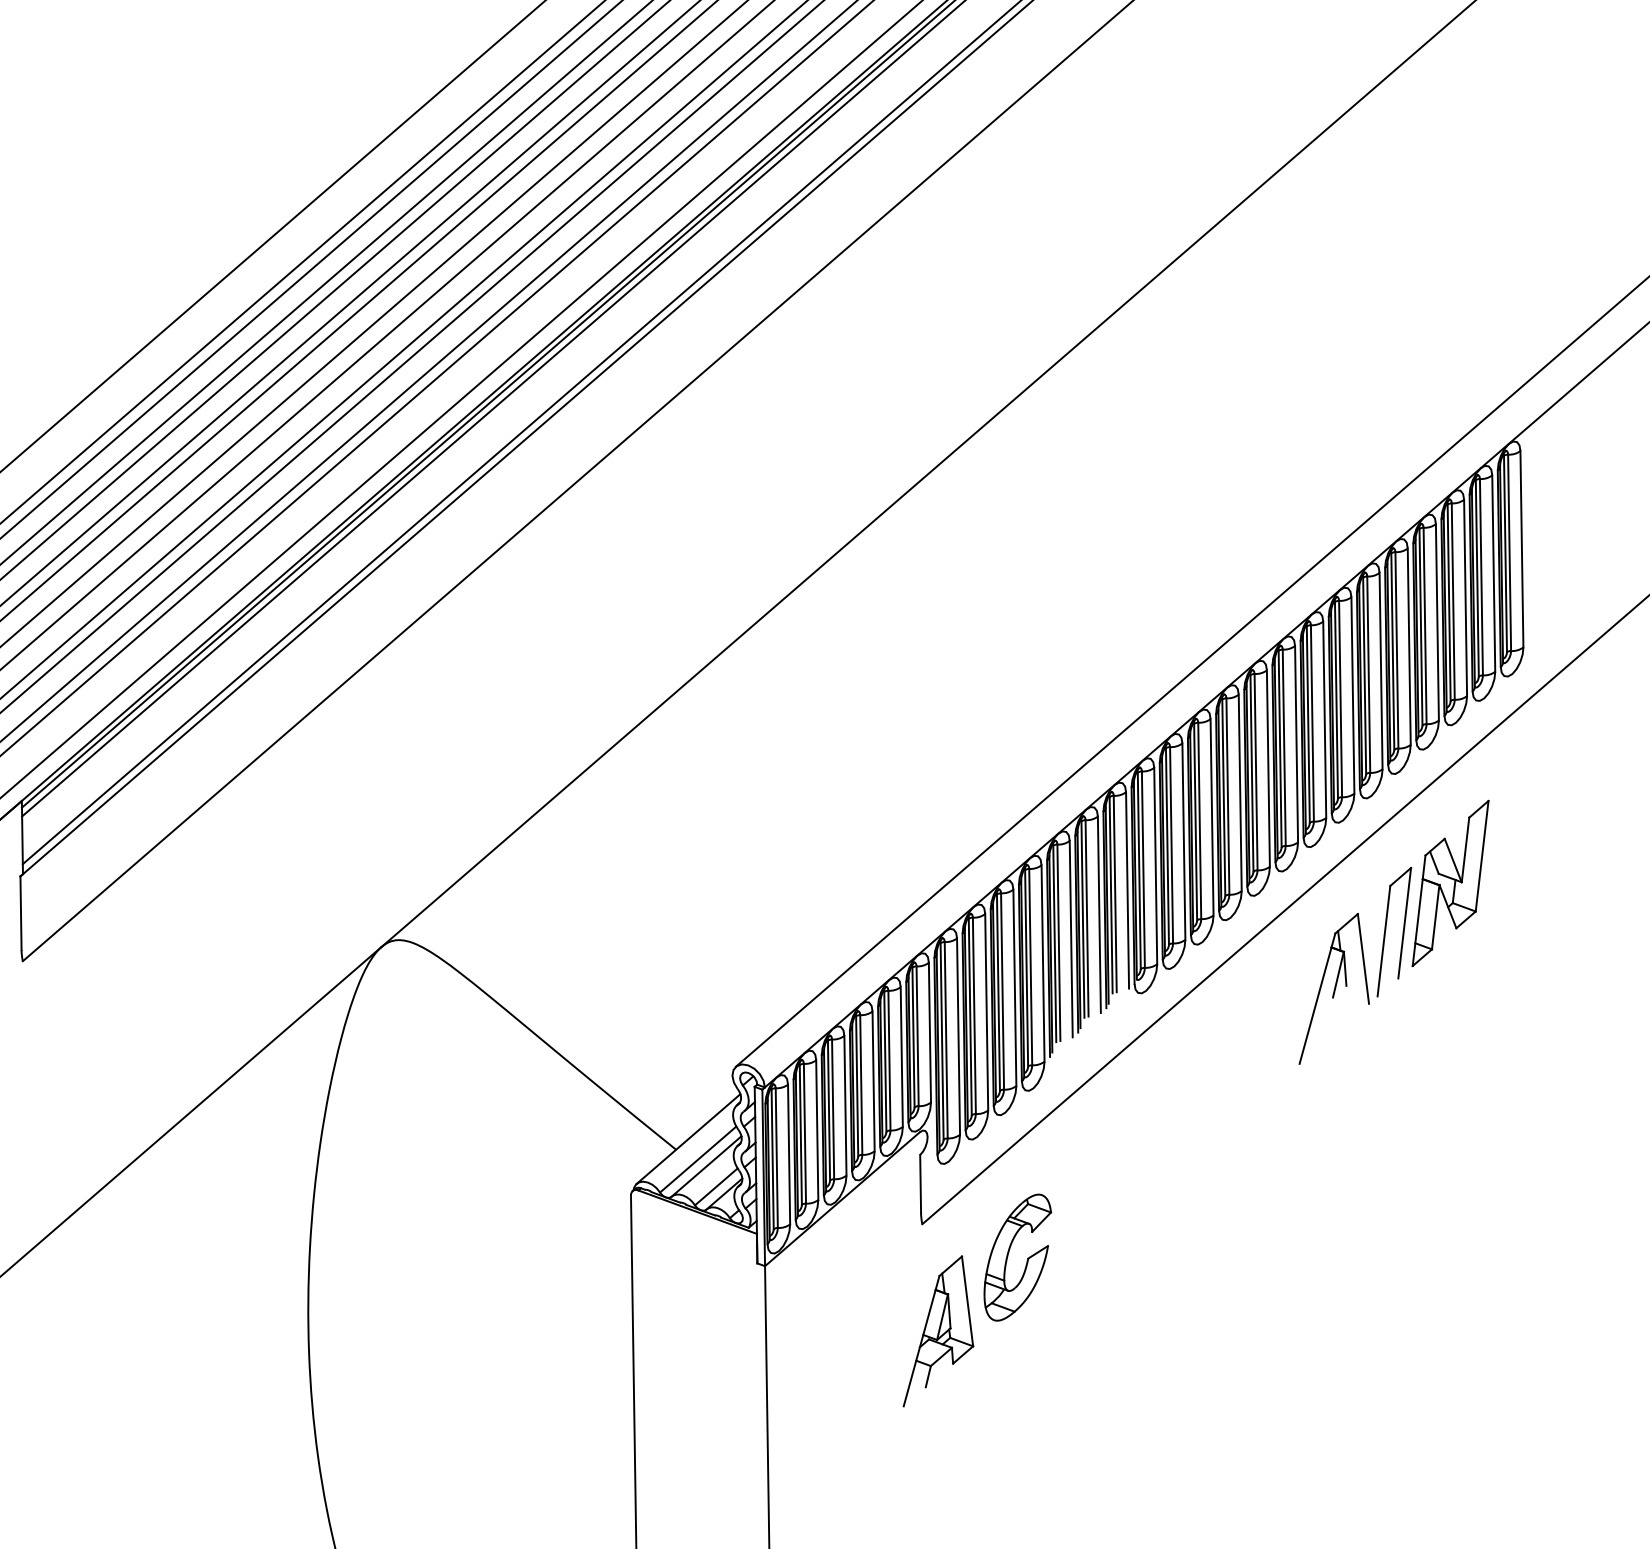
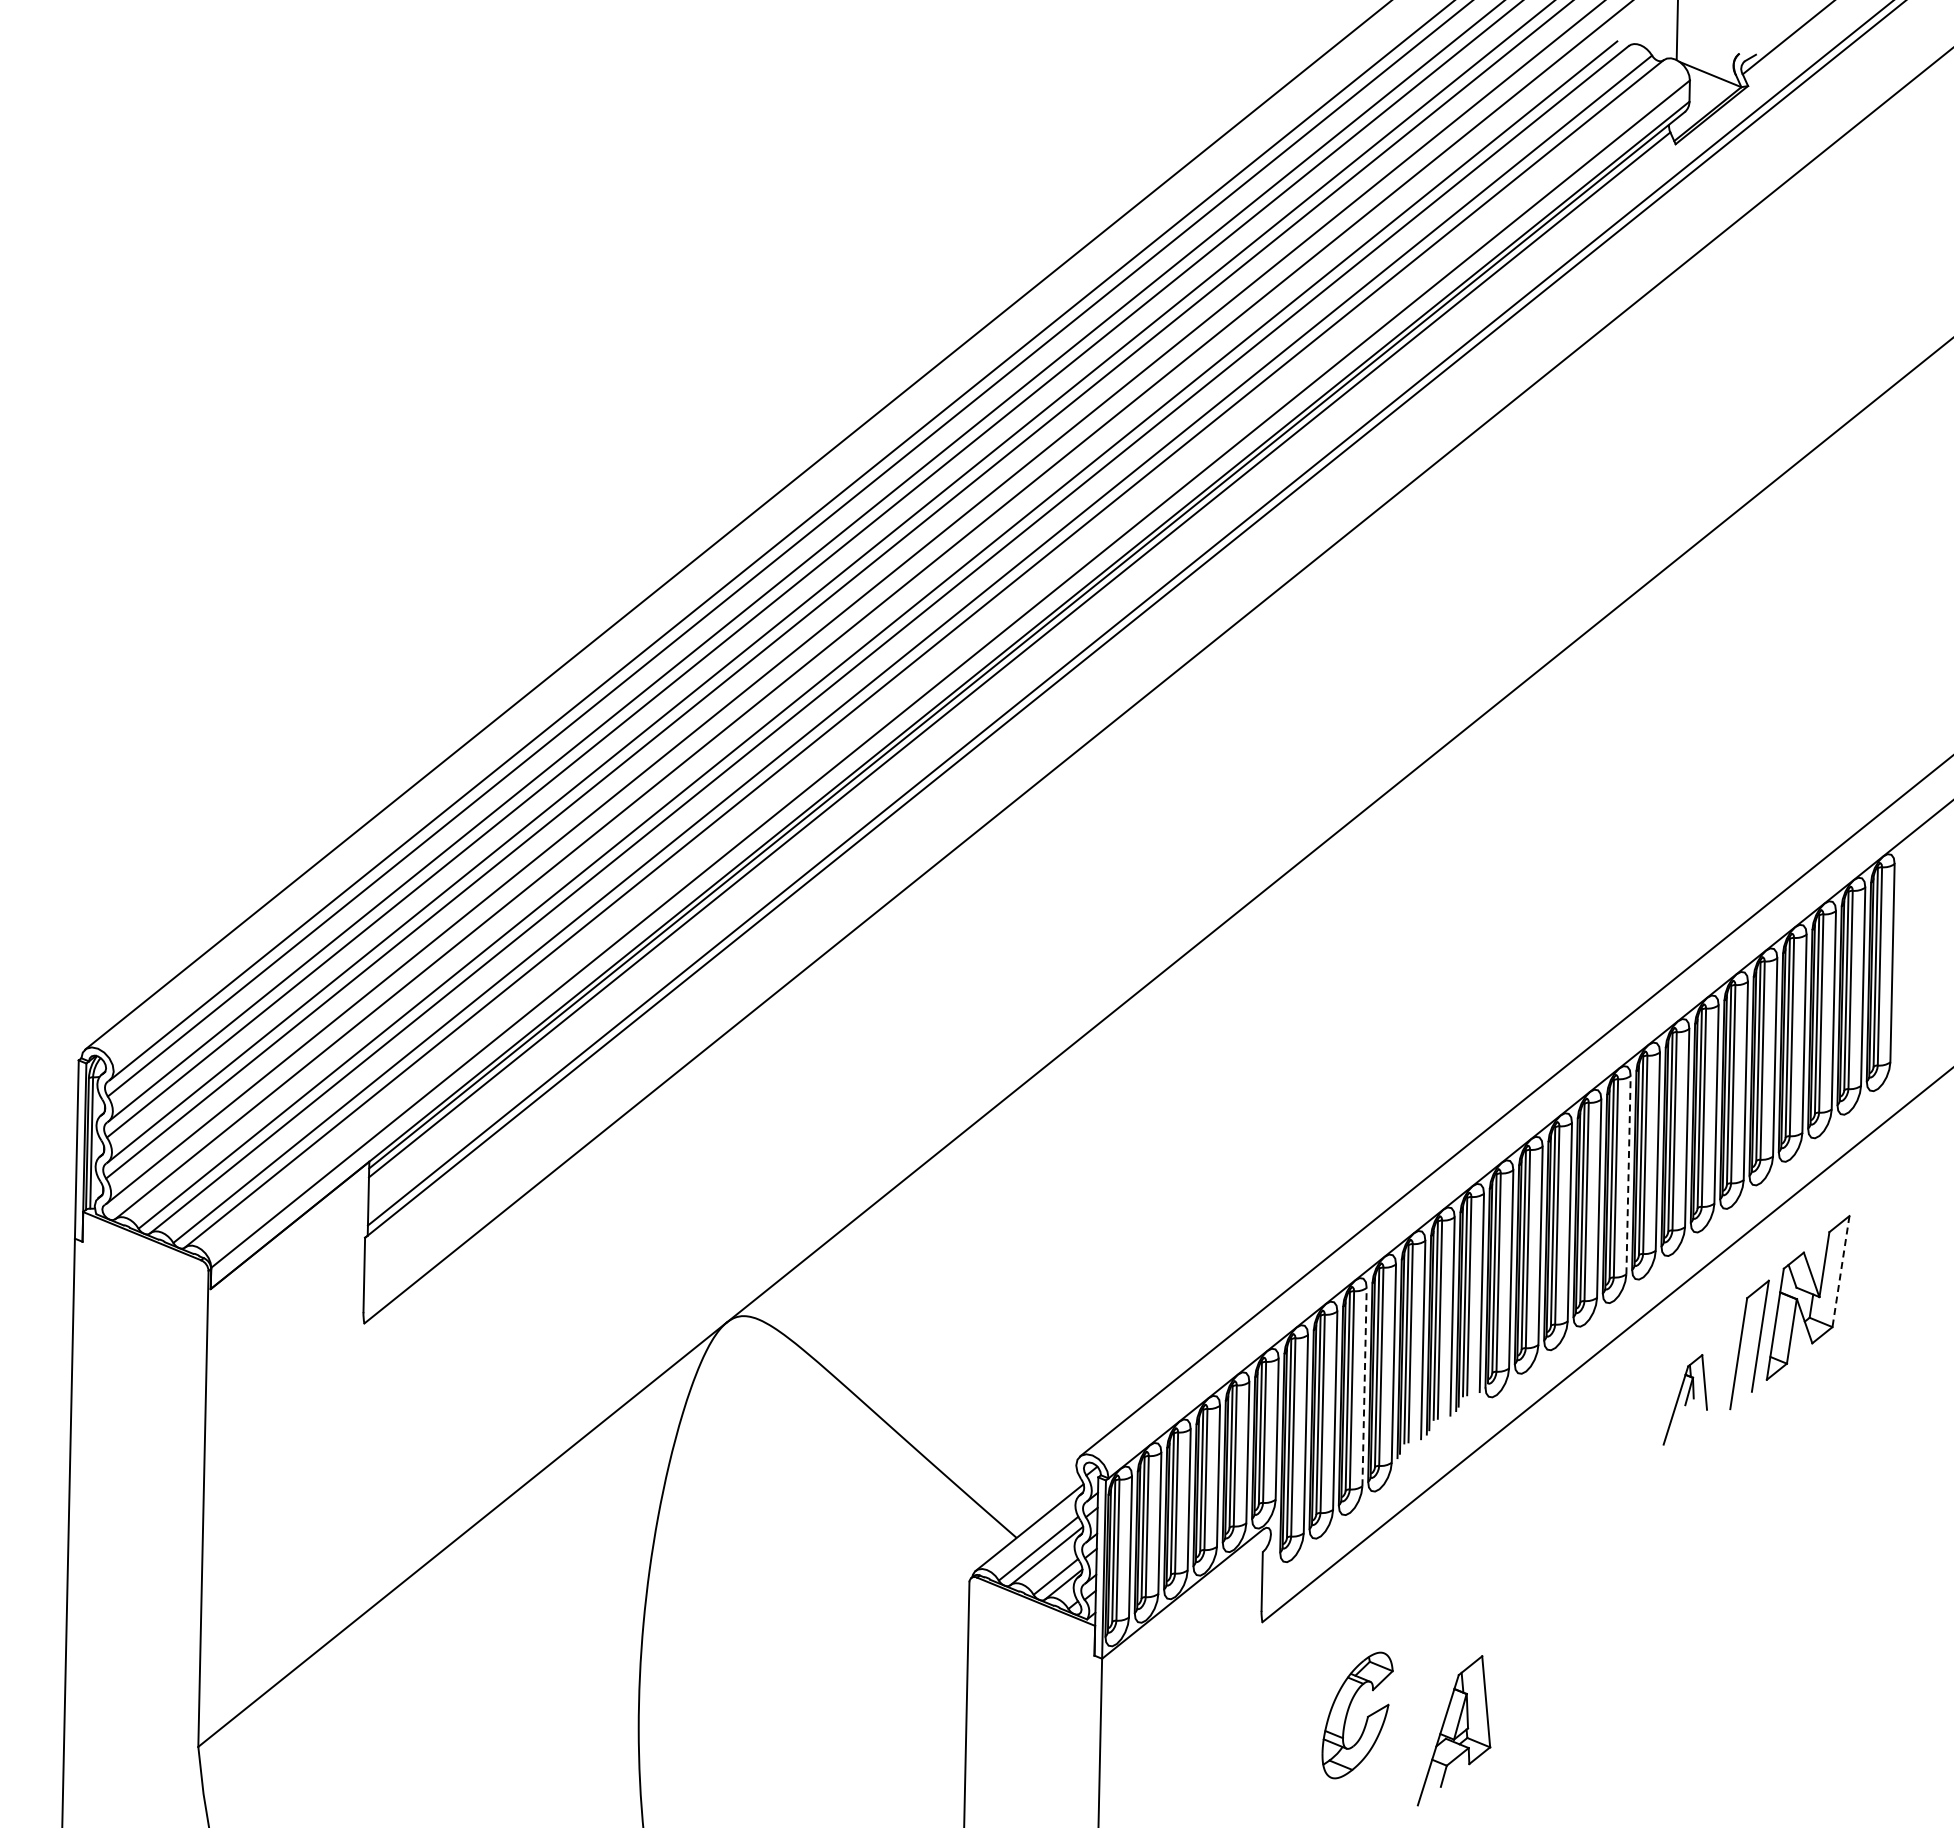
line: (1268, 767) -> (1628, 1174), solid -> dashed
line: (1481, 857) -> (1840, 1272), solid -> dashed
line: (1014, 987) -> (1364, 1386), solid -> dashed
part: (1332, 988) -> (1685, 1399), size x0.6
part: (1026, 1259) -> (1366, 1717), moved
part: (936, 1330) -> (1453, 1730), moved

